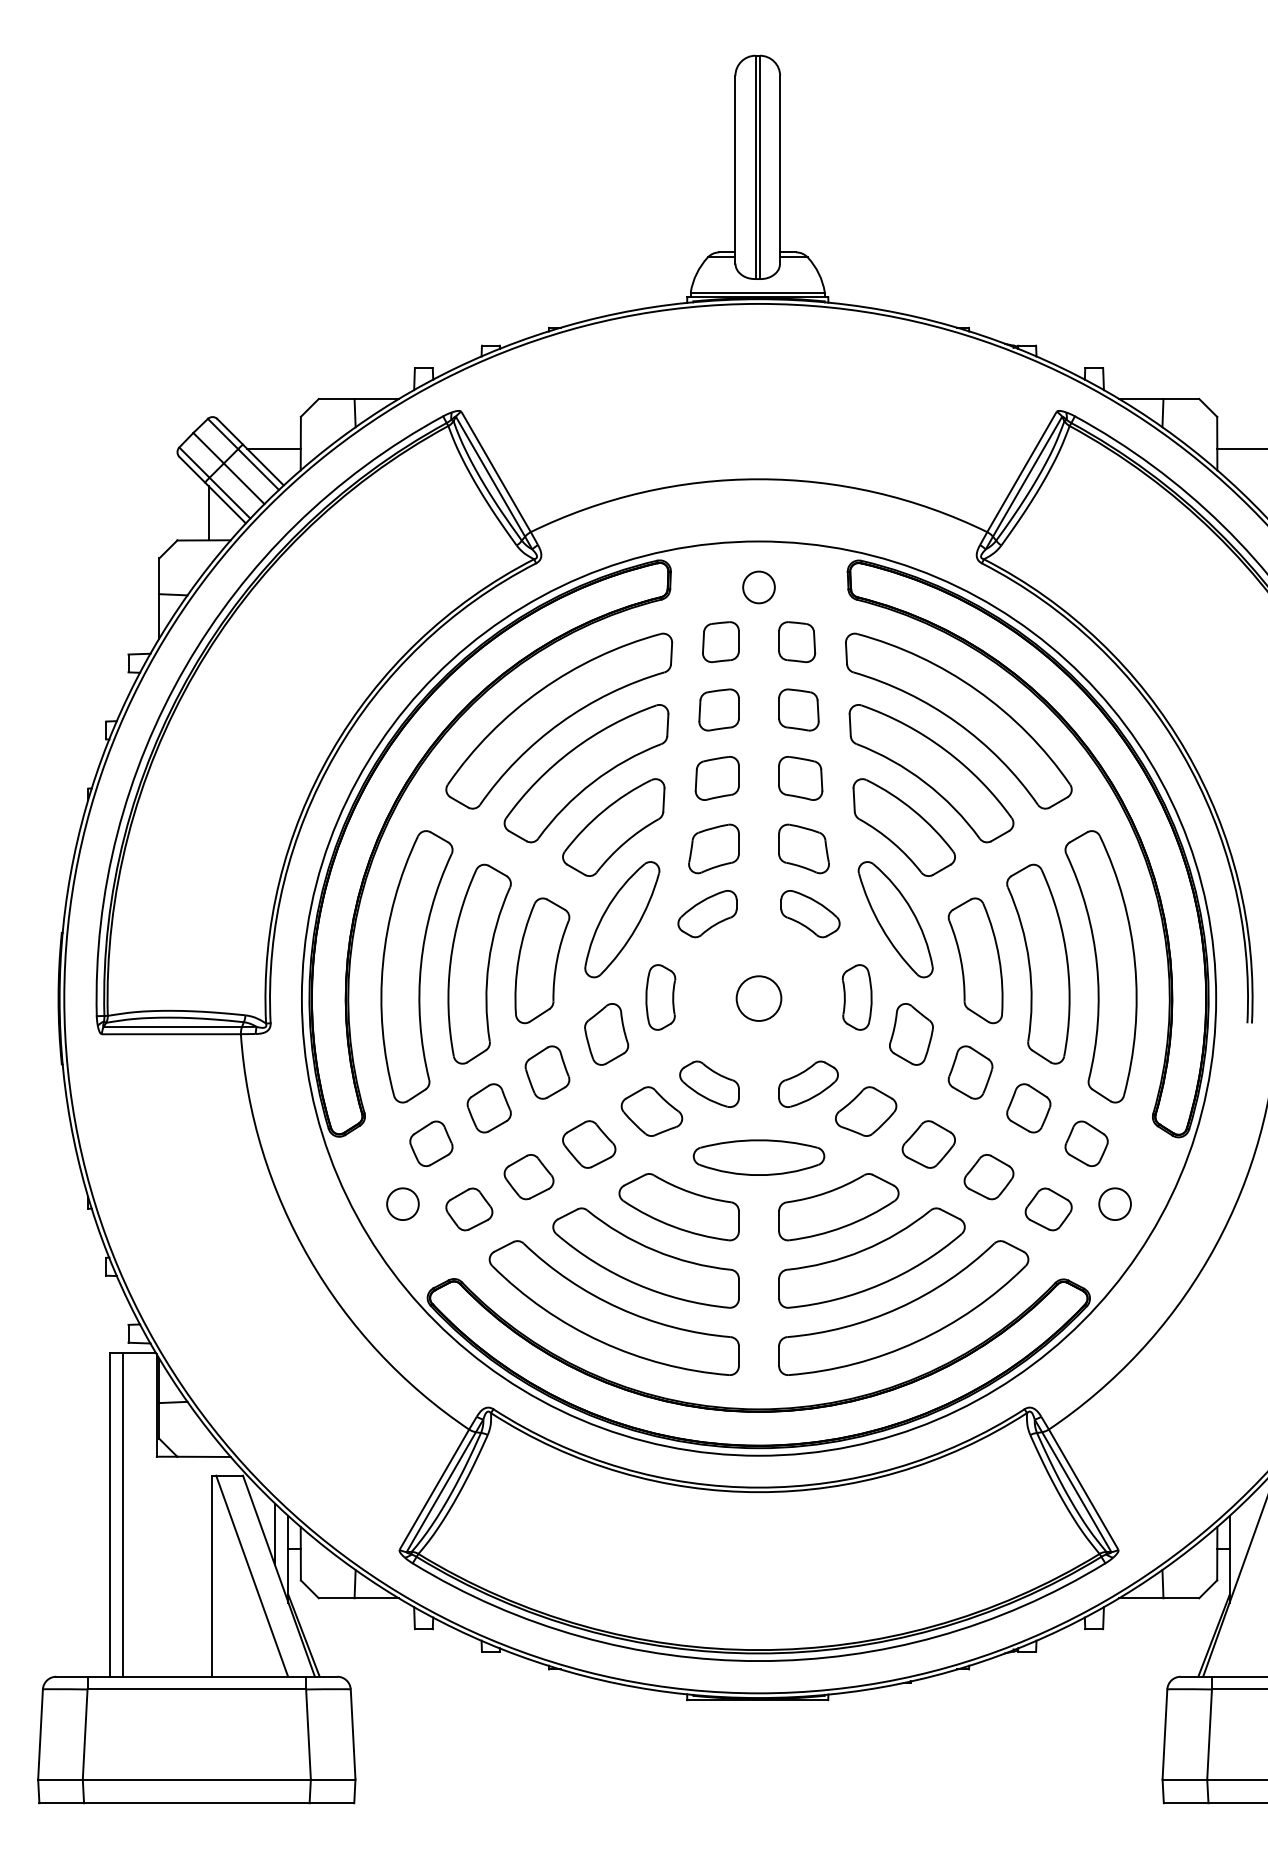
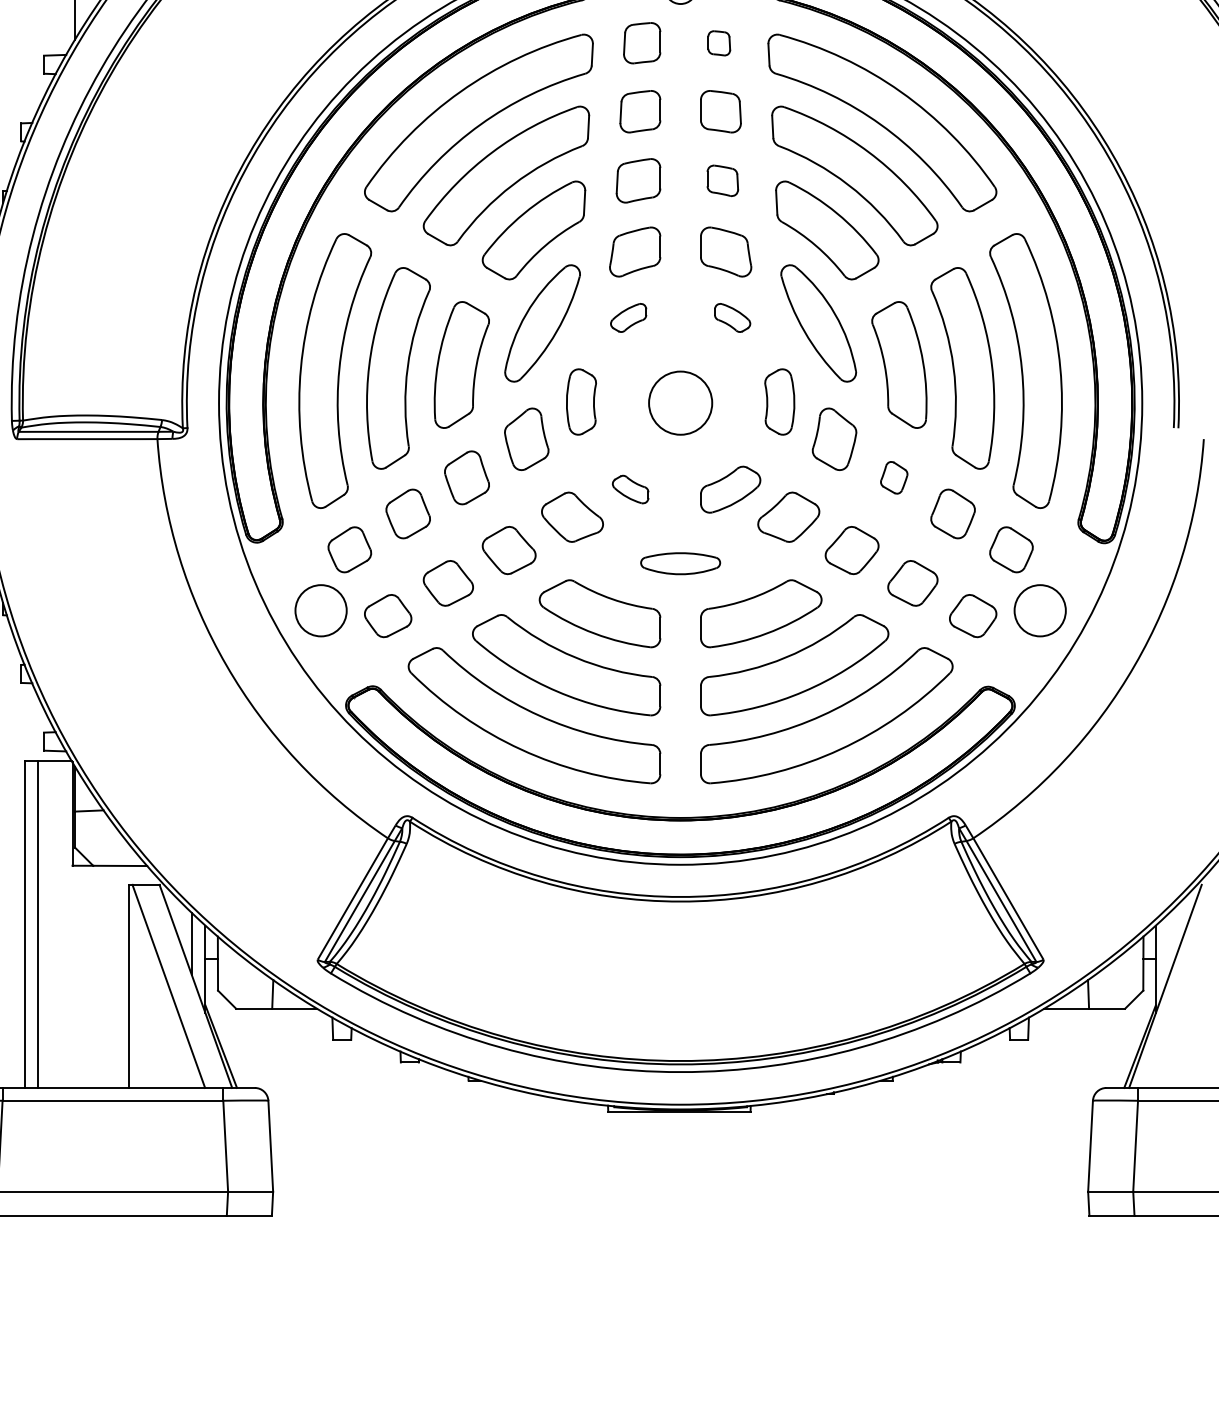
part: (797, 642) -> (719, 43), size x0.6
part: (800, 778) -> (722, 180), size x0.7
part: (707, 914) -> (628, 318), size x0.6
part: (810, 914) -> (732, 318), size x0.6
circle: (758, 998) -> (680, 403), size x1.4
part: (970, 1072) -> (894, 477), size x0.6
part: (709, 1083) -> (630, 488), size x0.6
part: (758, 1157) -> (680, 563), size x0.6
circle: (402, 1204) -> (320, 611), size x1.6
circle: (1114, 1204) -> (1039, 611), size x1.6

